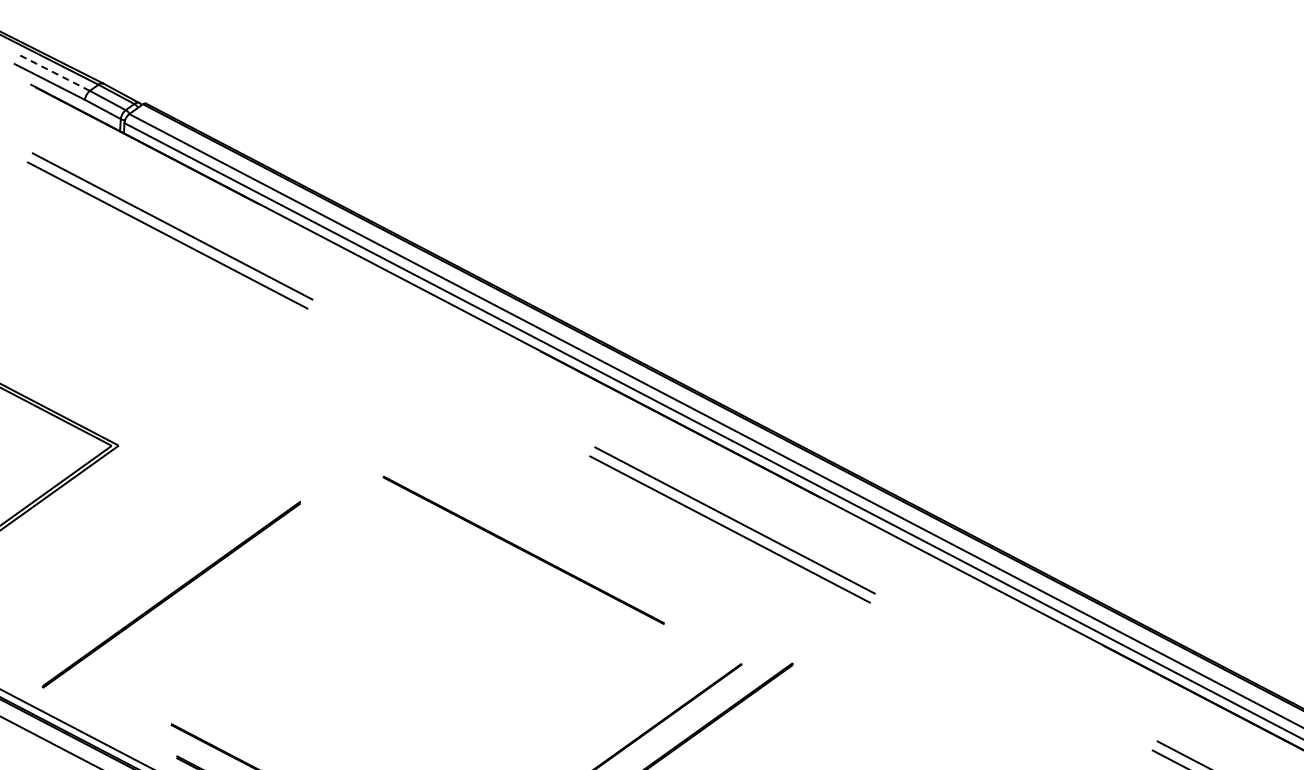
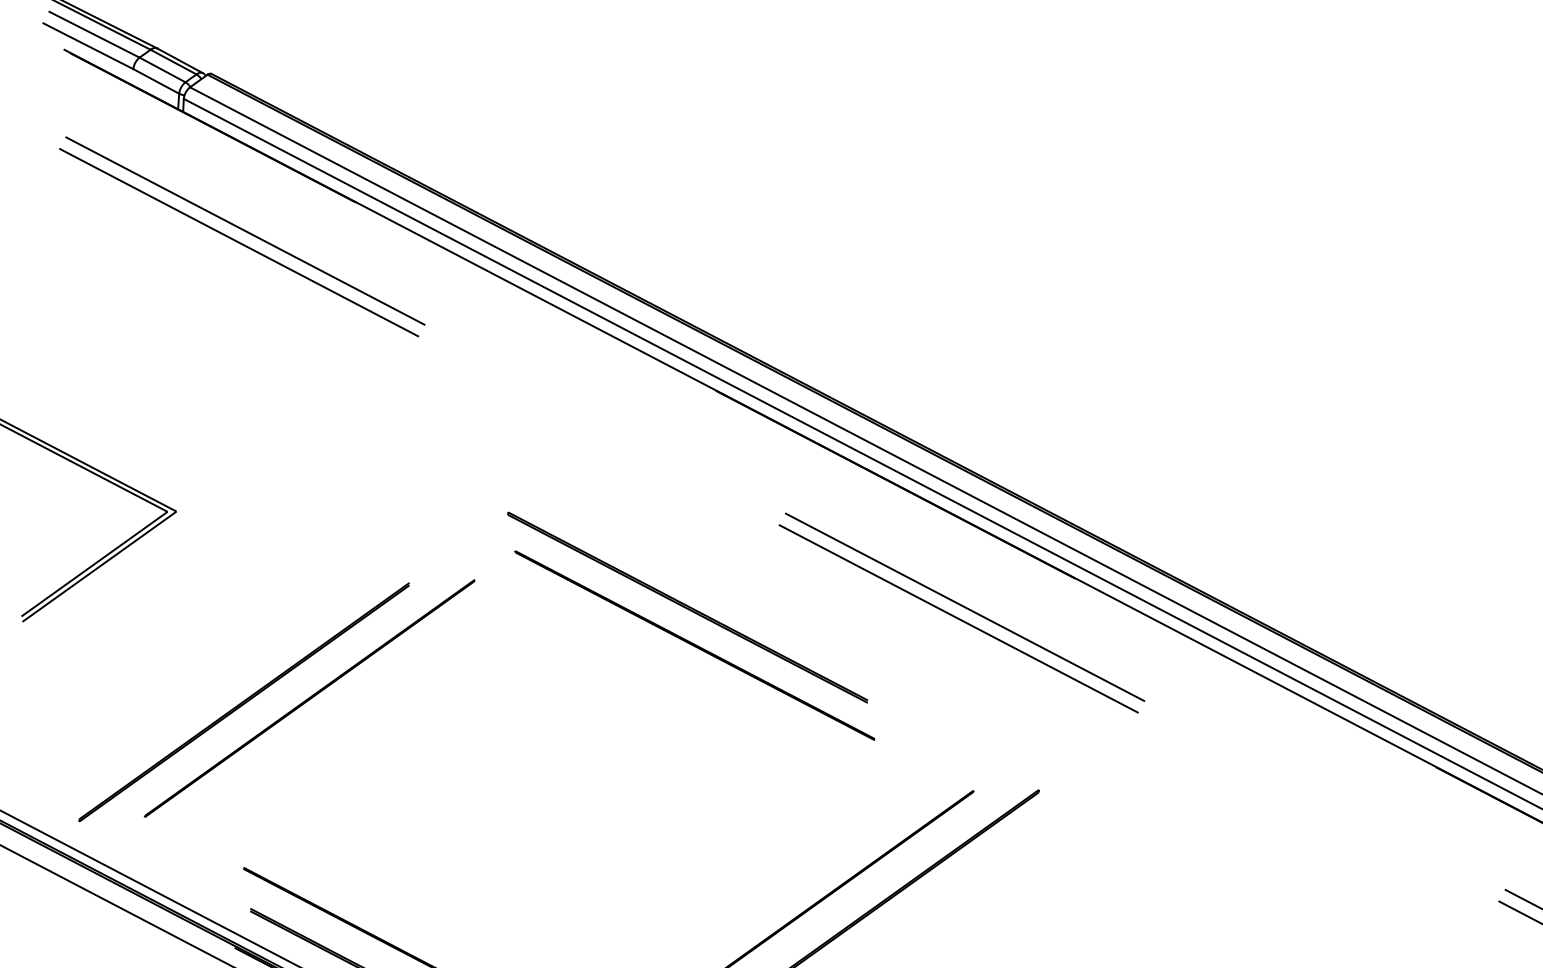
line: (54, 73) -> (94, 35), dashed -> solid
line: (518, 520) -> (688, 607), added
line: (222, 591) -> (309, 698), added

